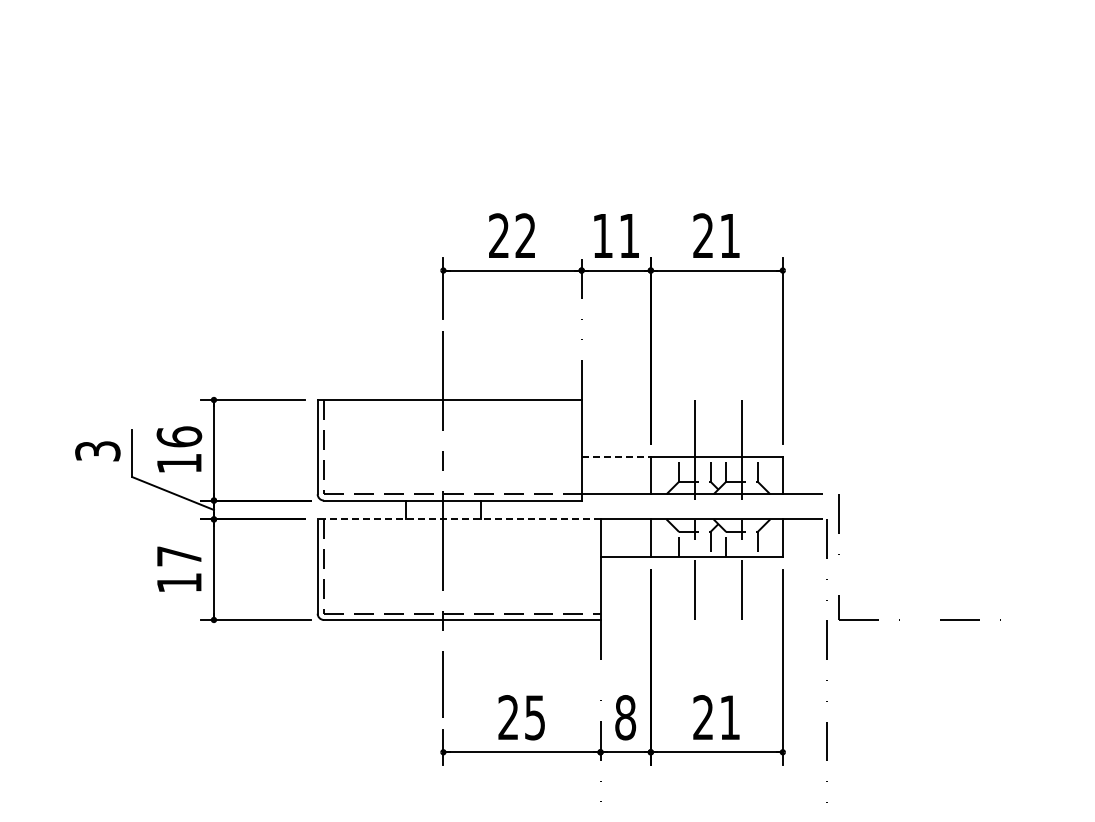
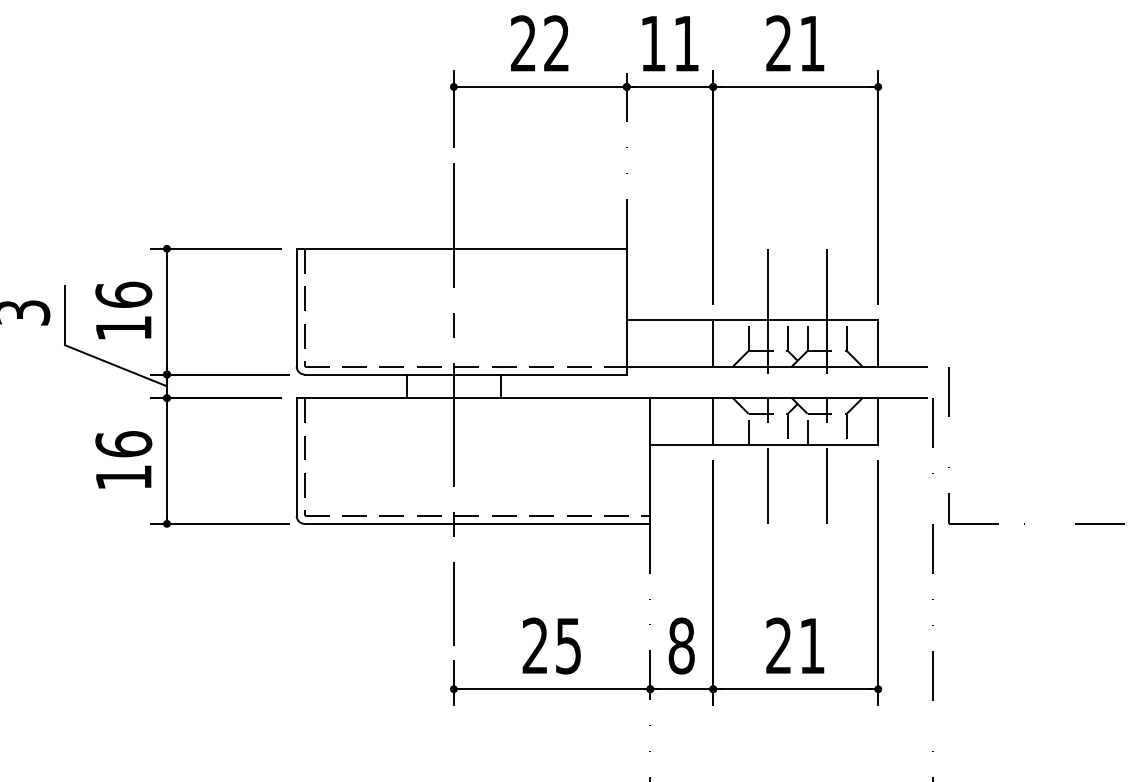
line: (616, 456) -> (670, 319), dashed -> solid
line: (458, 519) -> (472, 398), dashed -> solid
text: (179, 555) -> (123, 443), 17 -> 16

